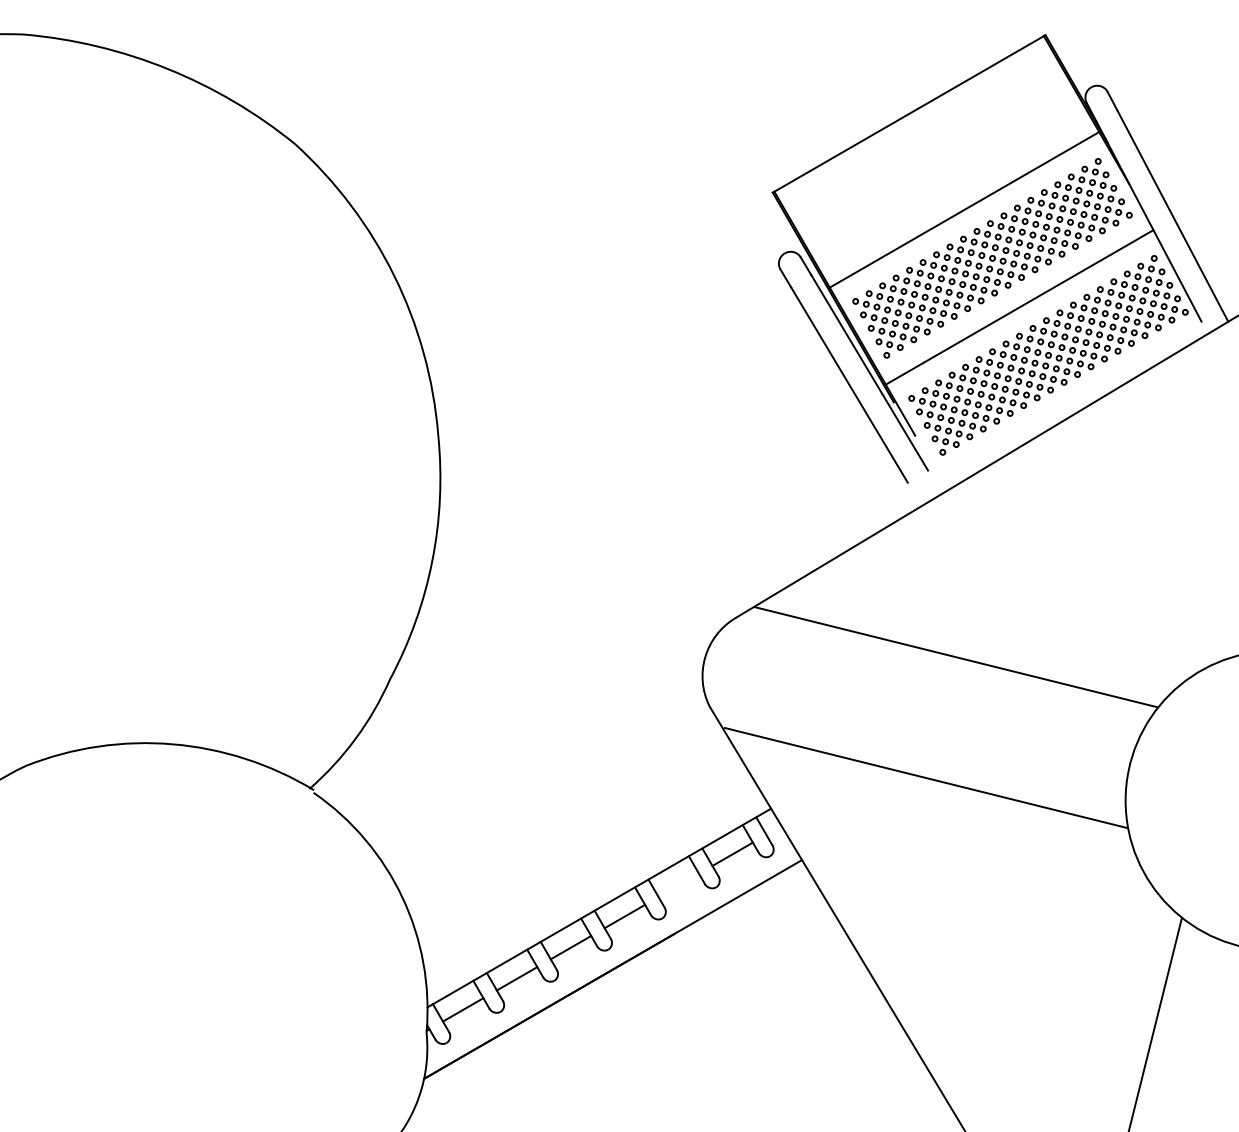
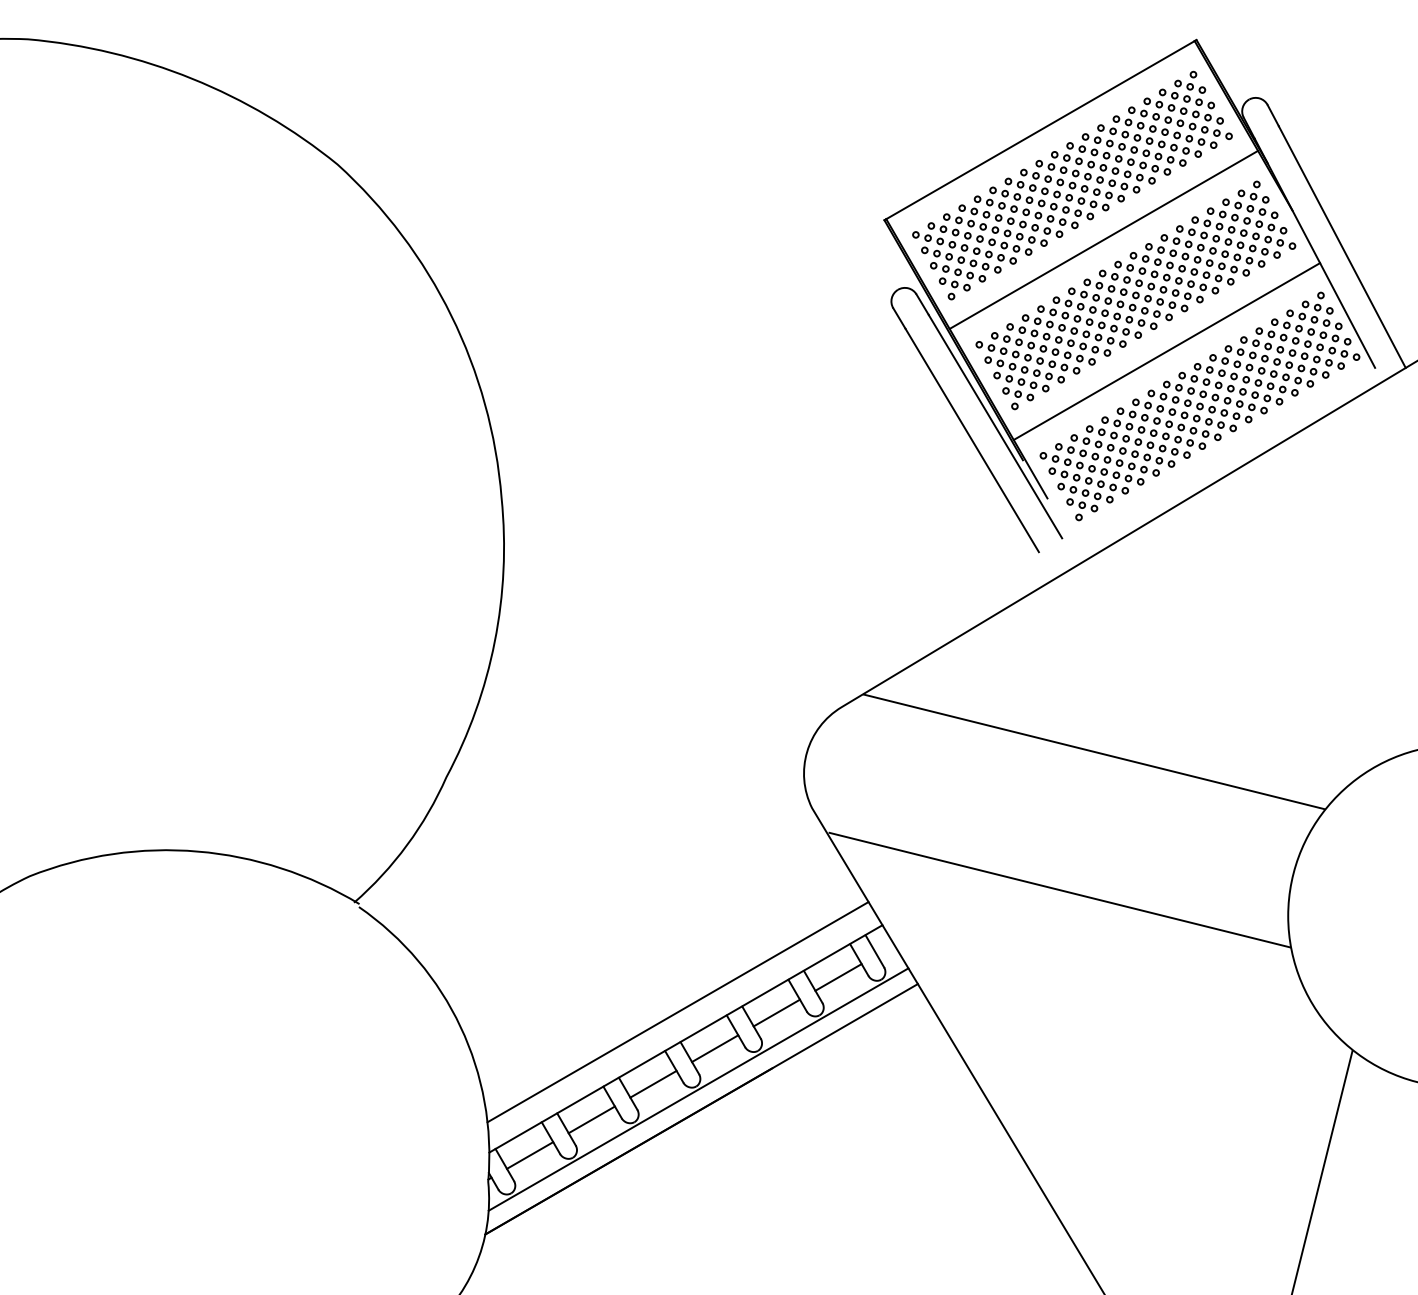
part: (937, 162) -> (1072, 185), added
line: (591, 884) -> (677, 1012), added
line: (678, 884) -> (776, 1012), added
line: (610, 952) -> (698, 1089), added

